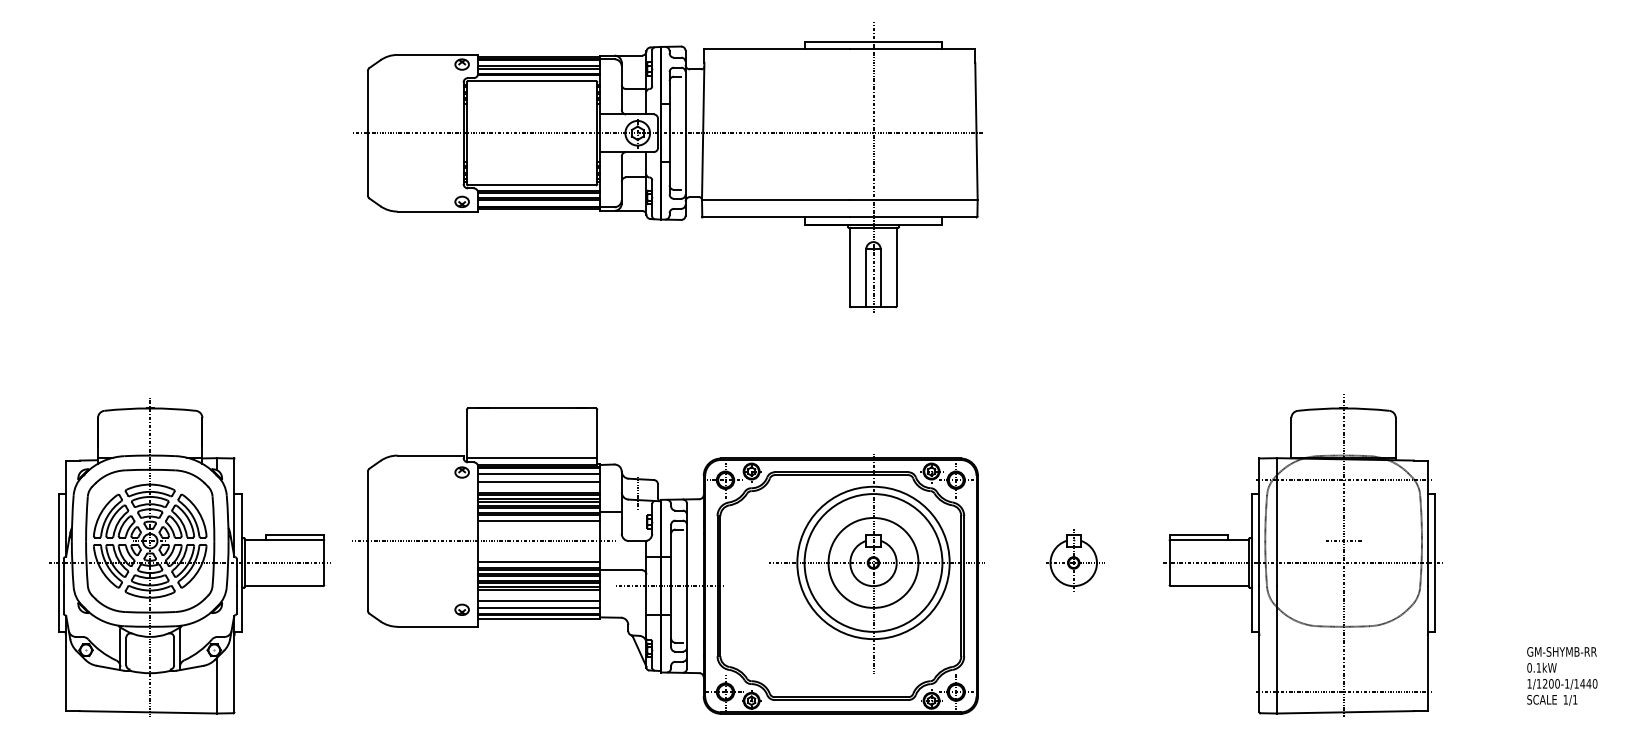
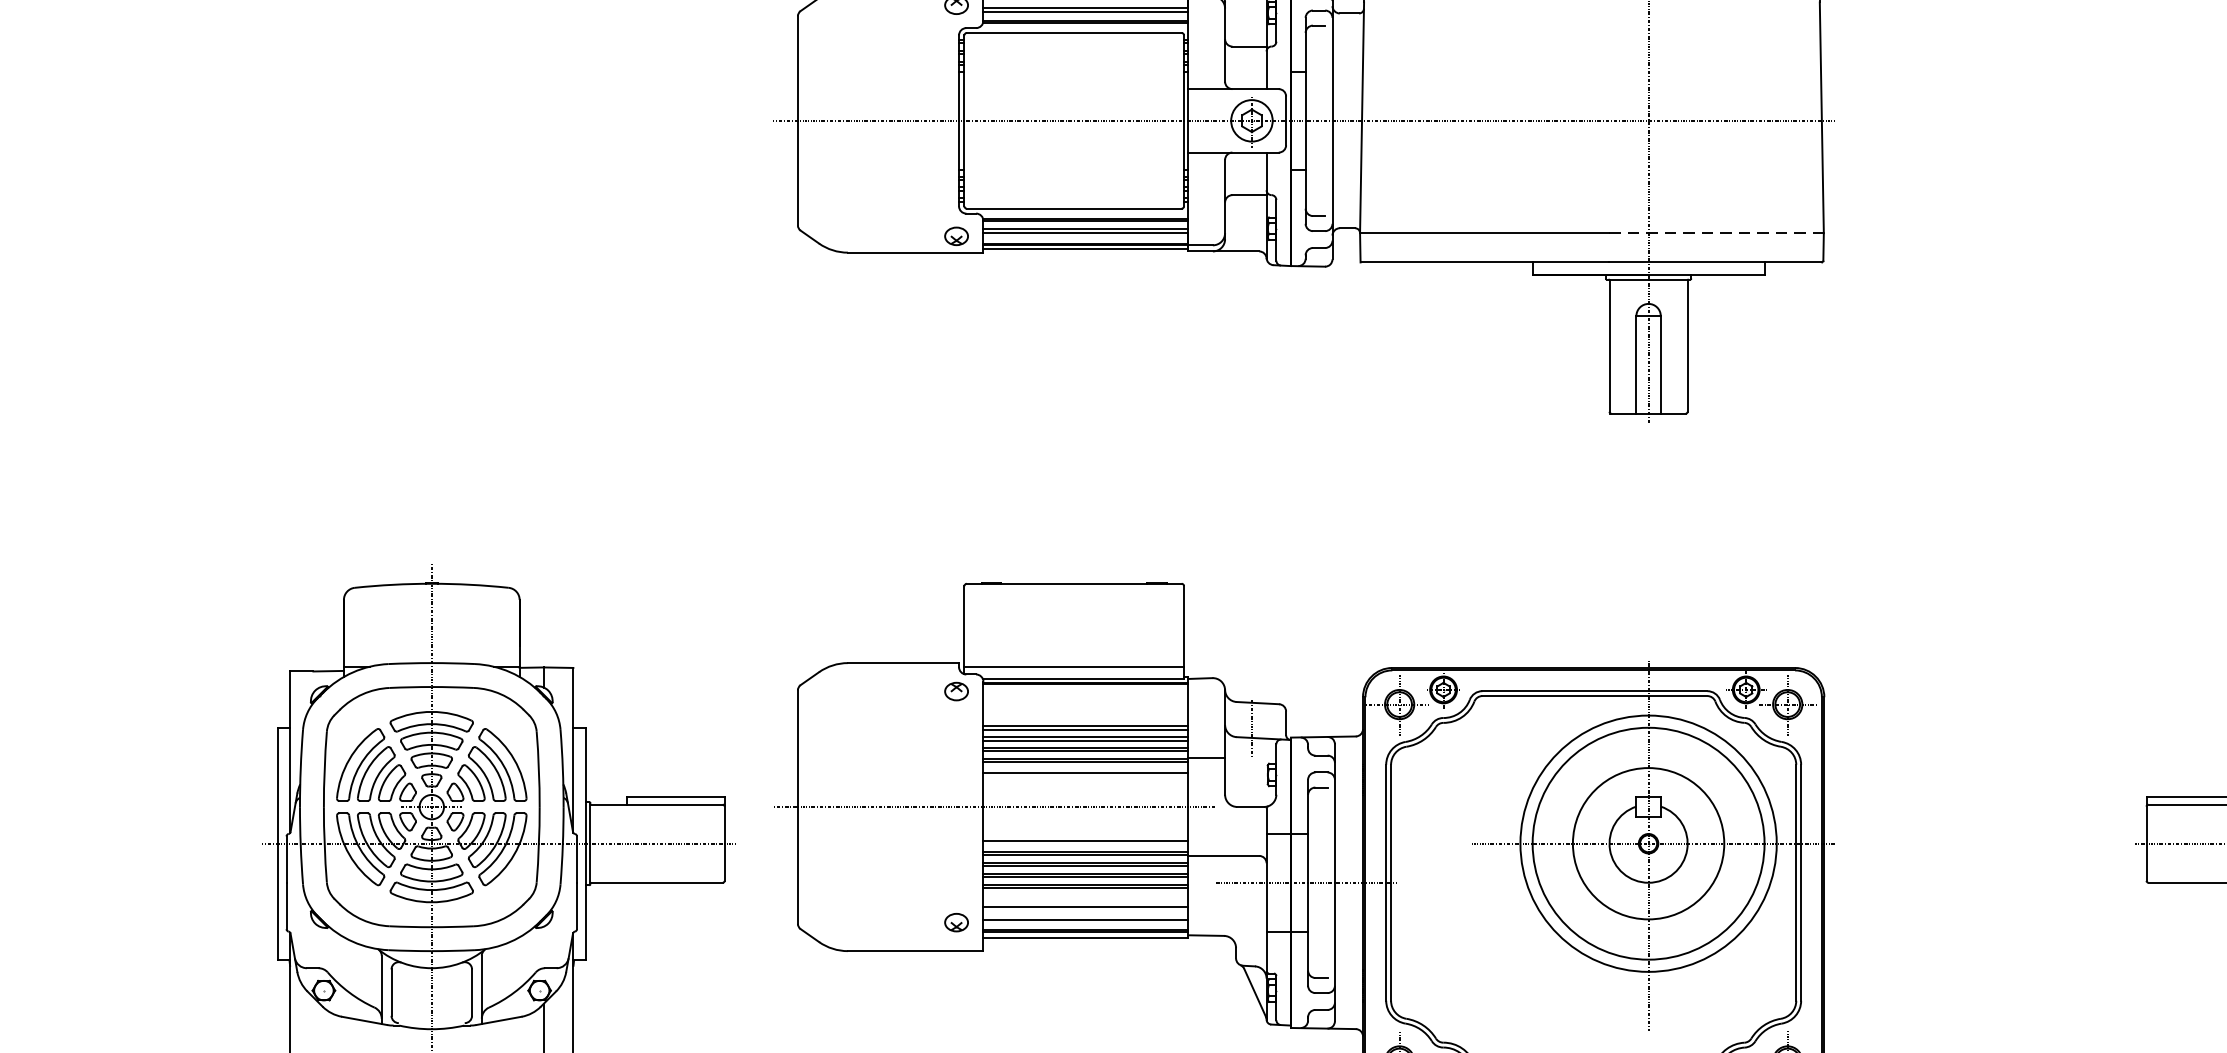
line: (913, 200) -> (1715, 233), solid -> dashed
line: (539, 474) -> (1086, 694), removed
line: (539, 481) -> (1086, 706), removed
part: (1075, 560) -> (1988, 839), removed

